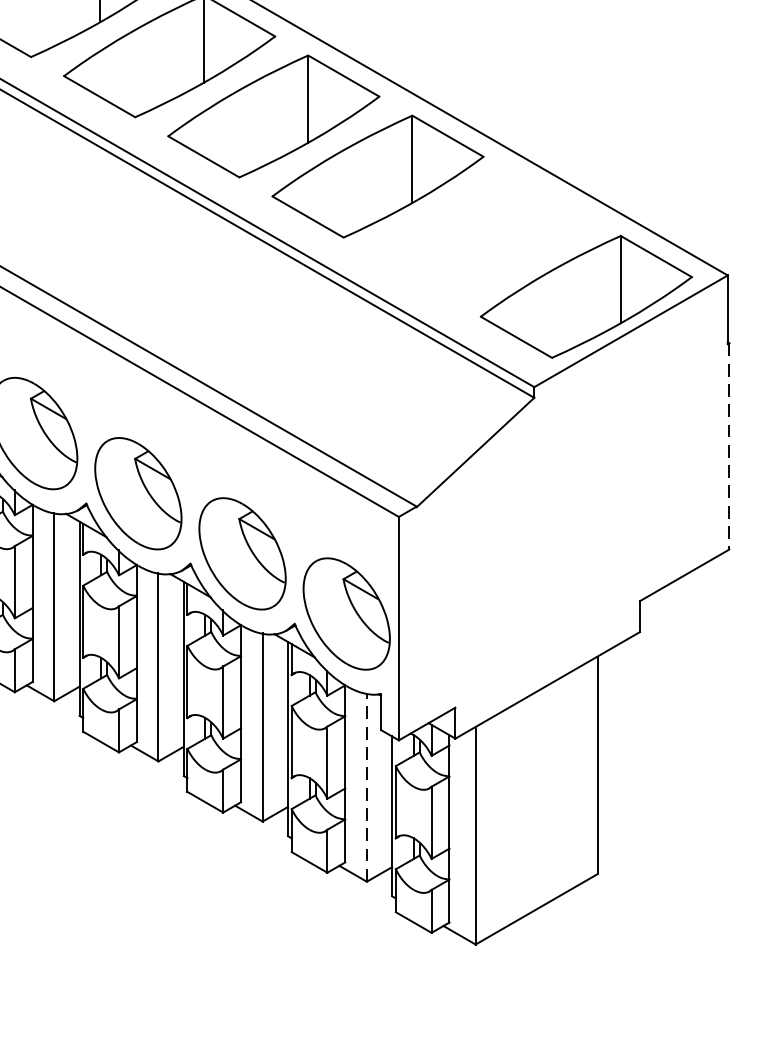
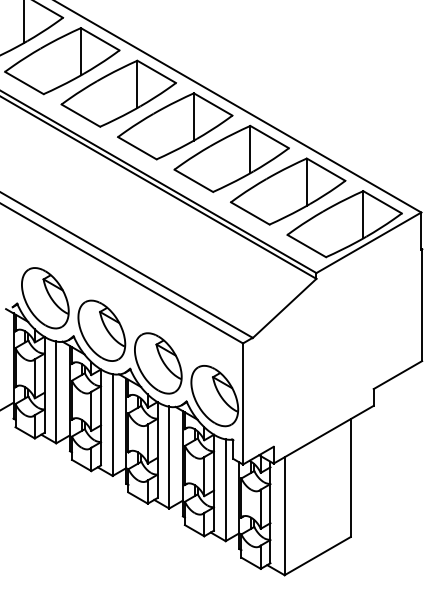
part: (482, 236) -> (288, 191), added
line: (729, 446) -> (422, 305), dashed -> solid
line: (366, 788) -> (225, 490), dashed -> solid

